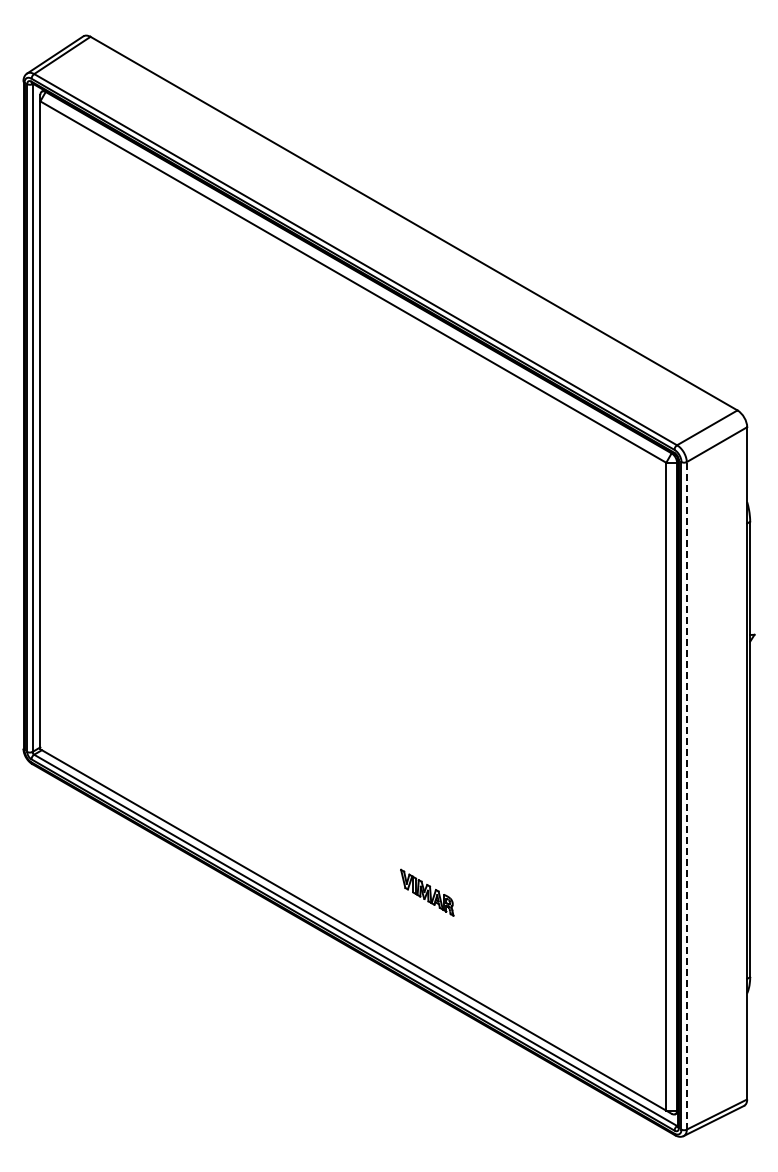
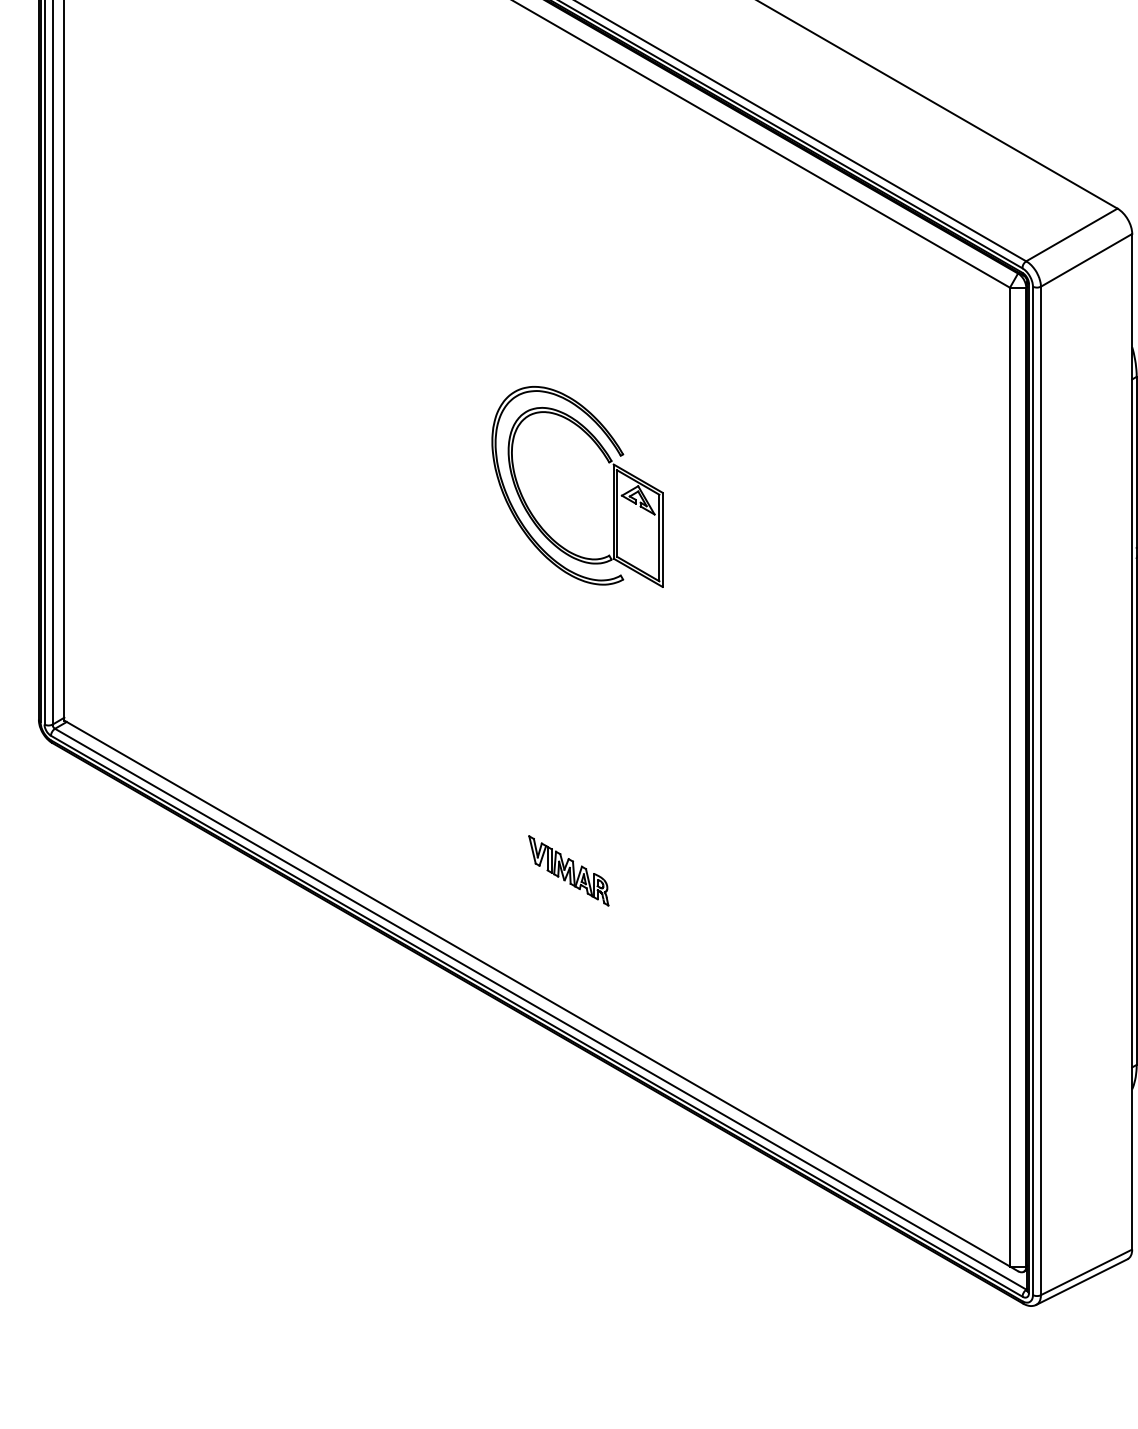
part: (379, 594) -> (576, 486), added
line: (686, 795) -> (1040, 790), dashed -> solid
part: (427, 892) -> (569, 870), moved

